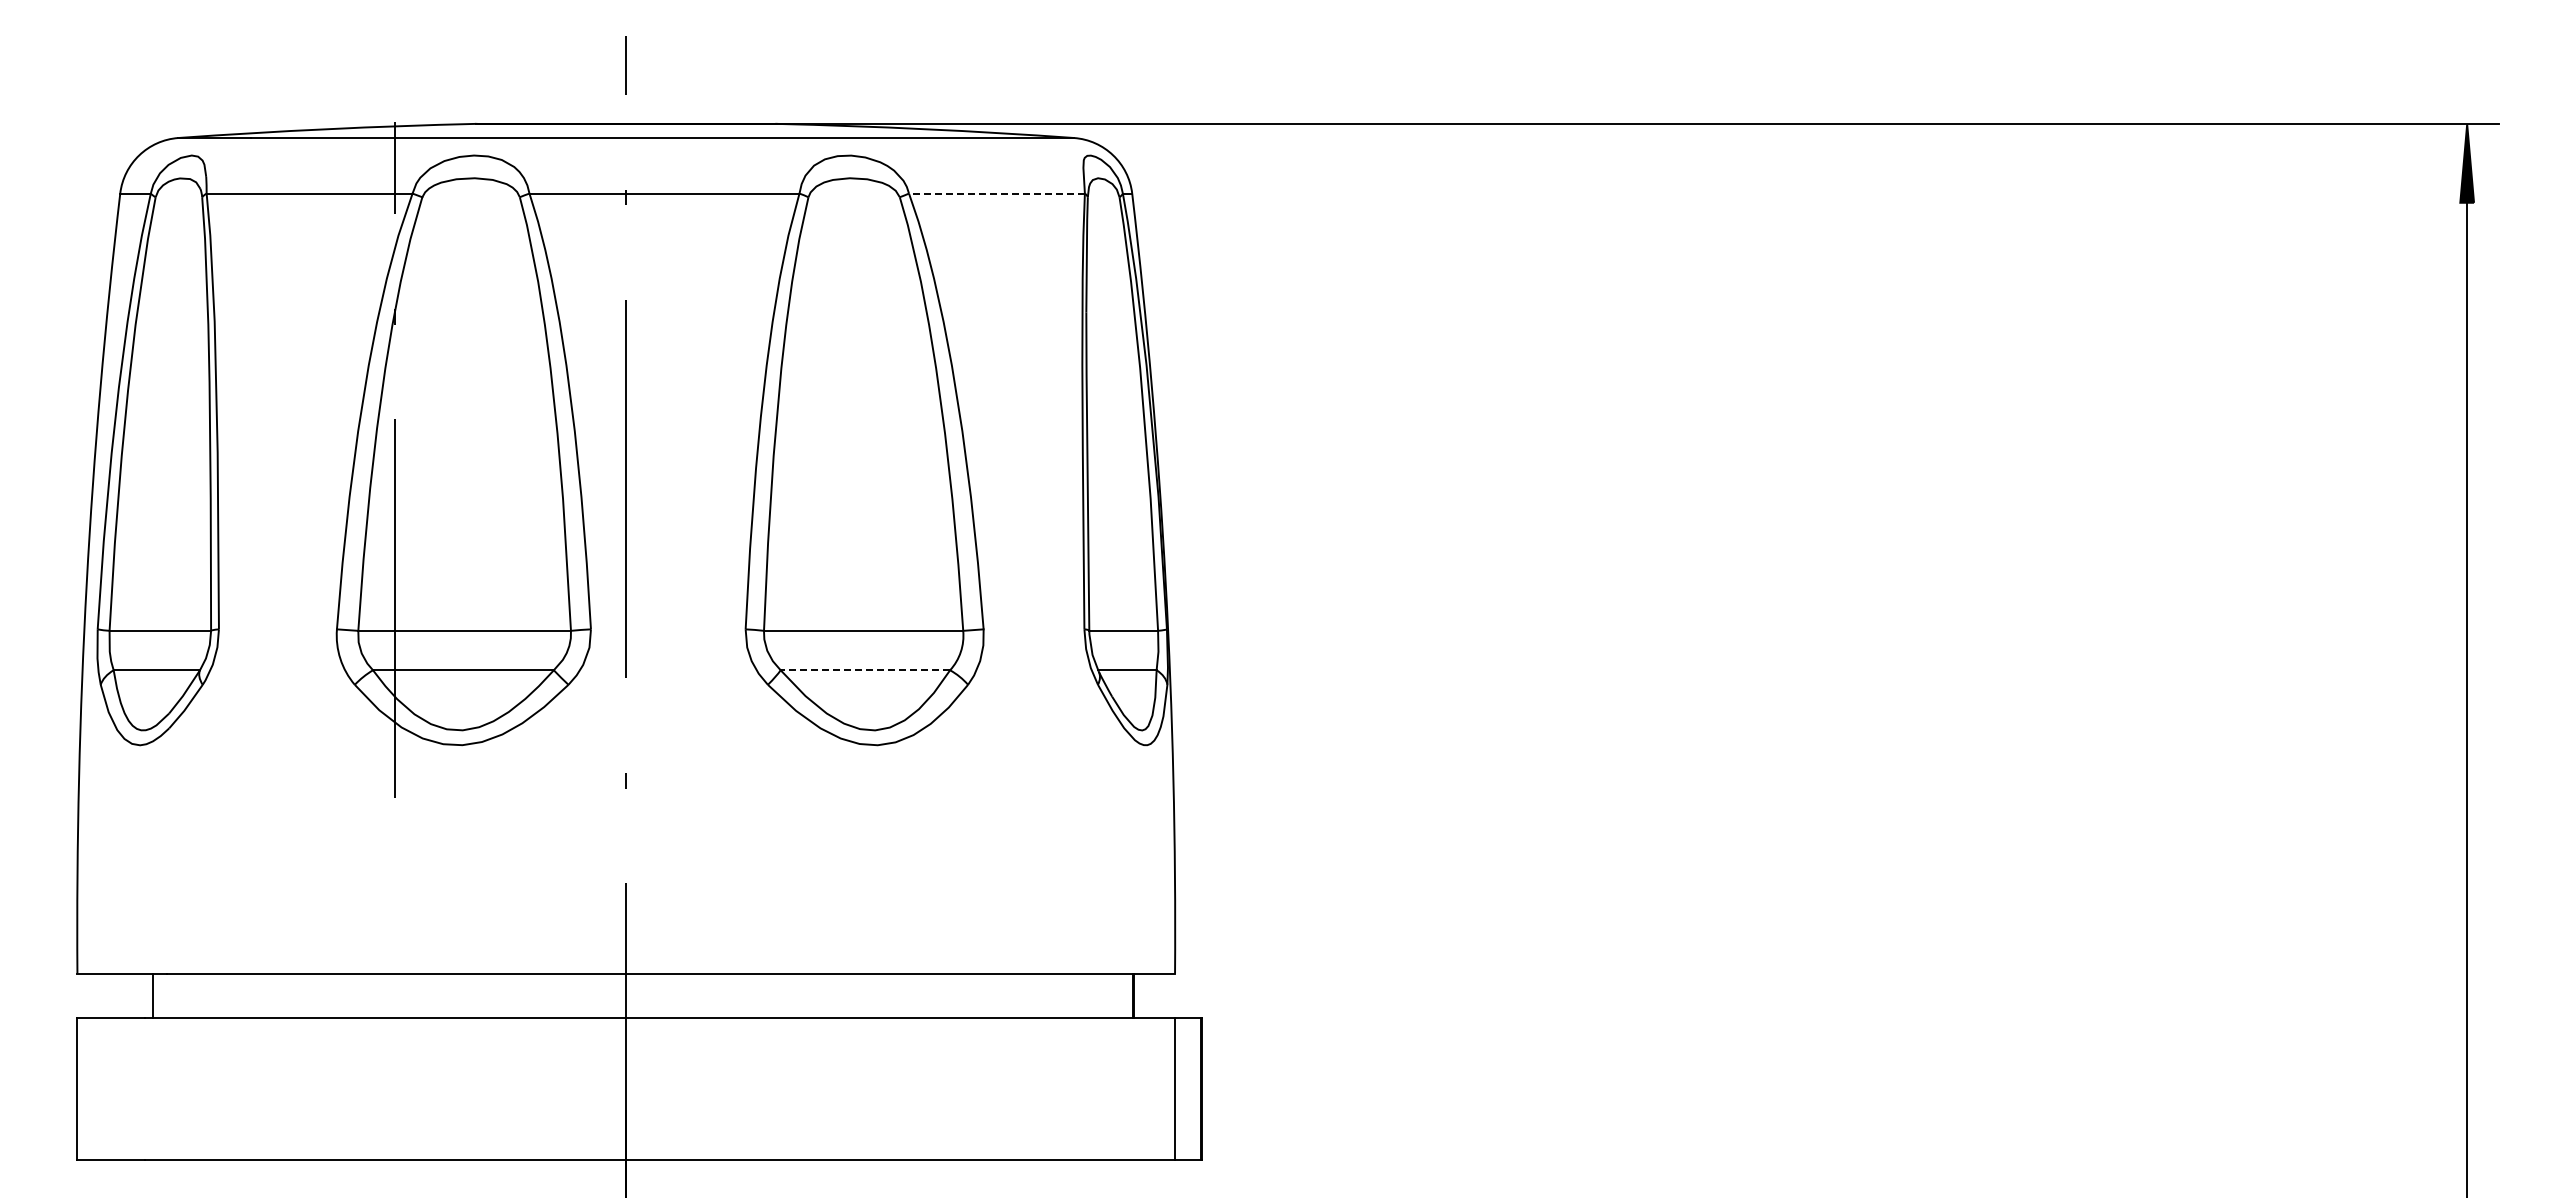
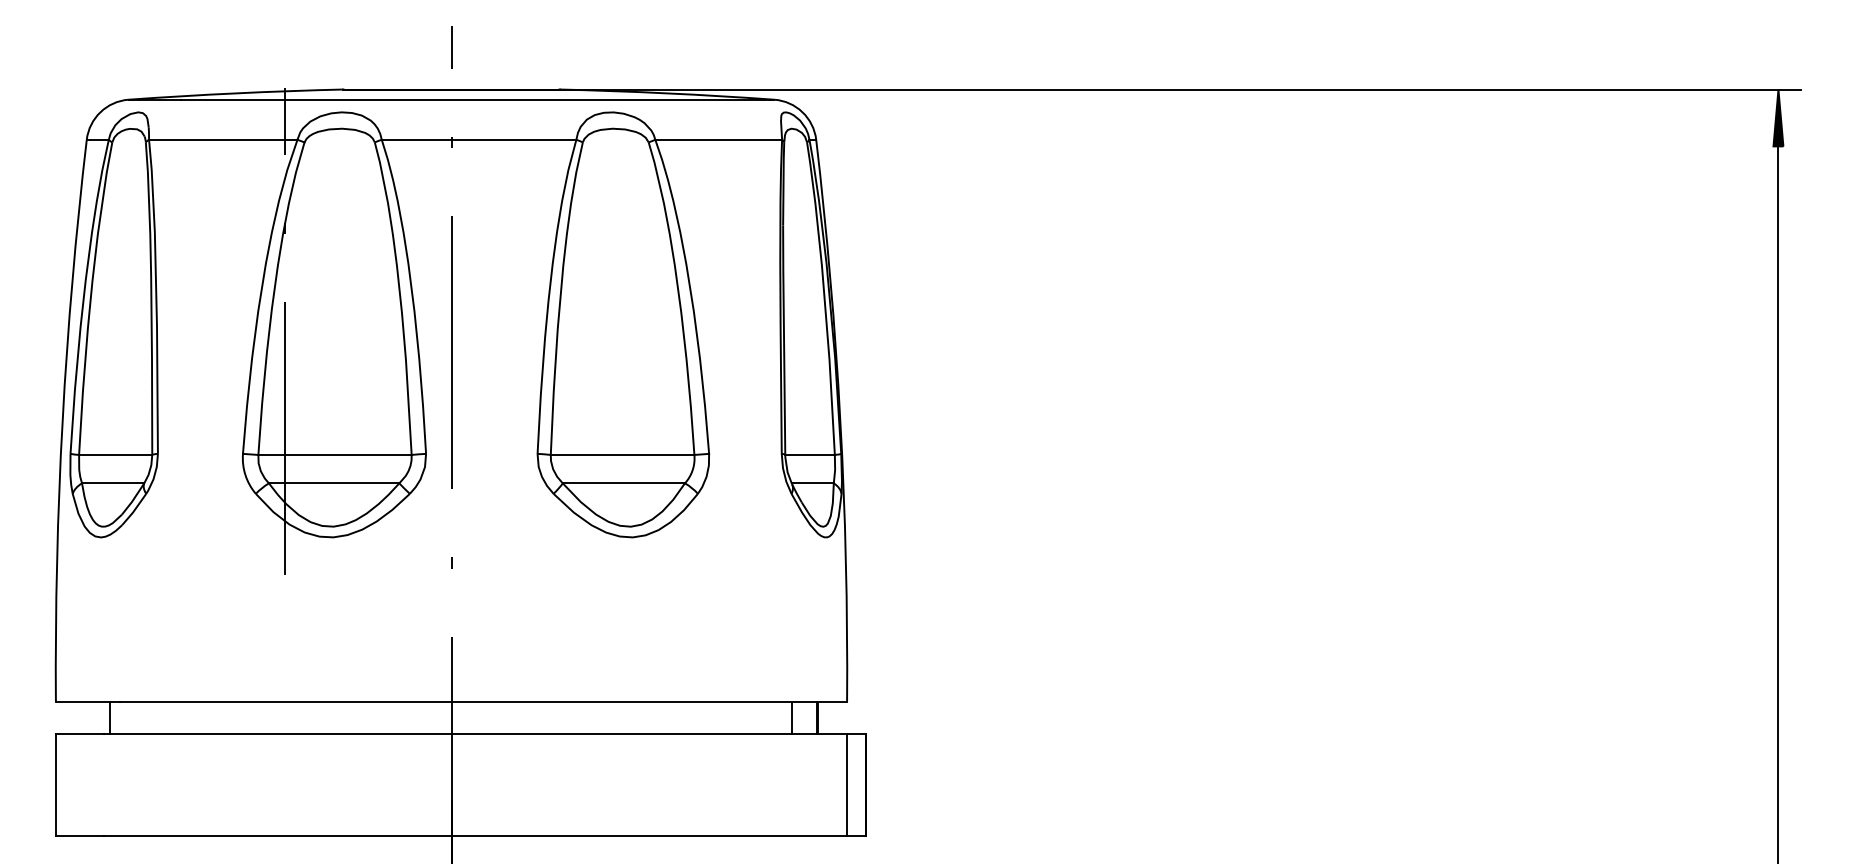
line: (996, 193) -> (718, 139), dashed -> solid
line: (865, 670) -> (623, 483), dashed -> solid
line: (1098, 995) -> (791, 717), added

